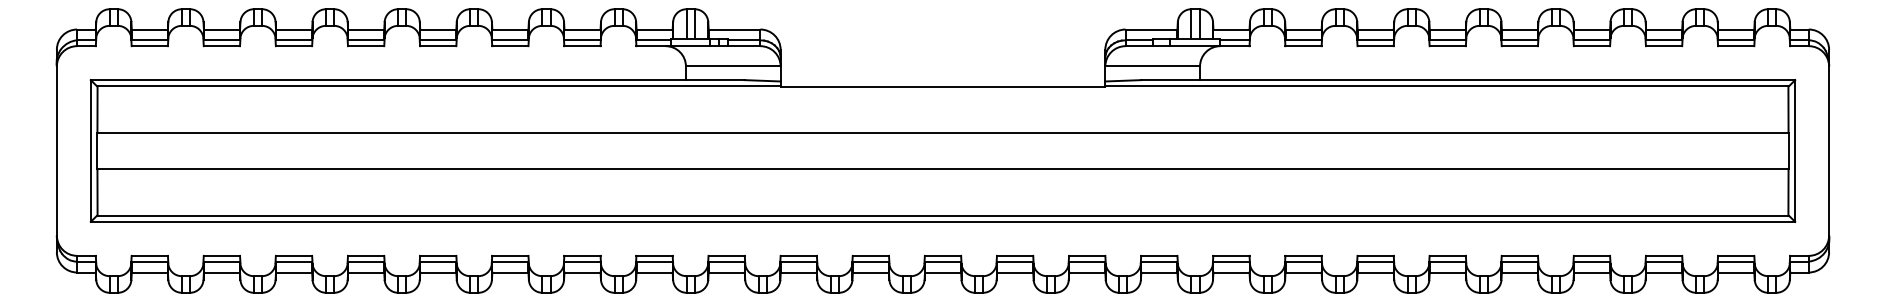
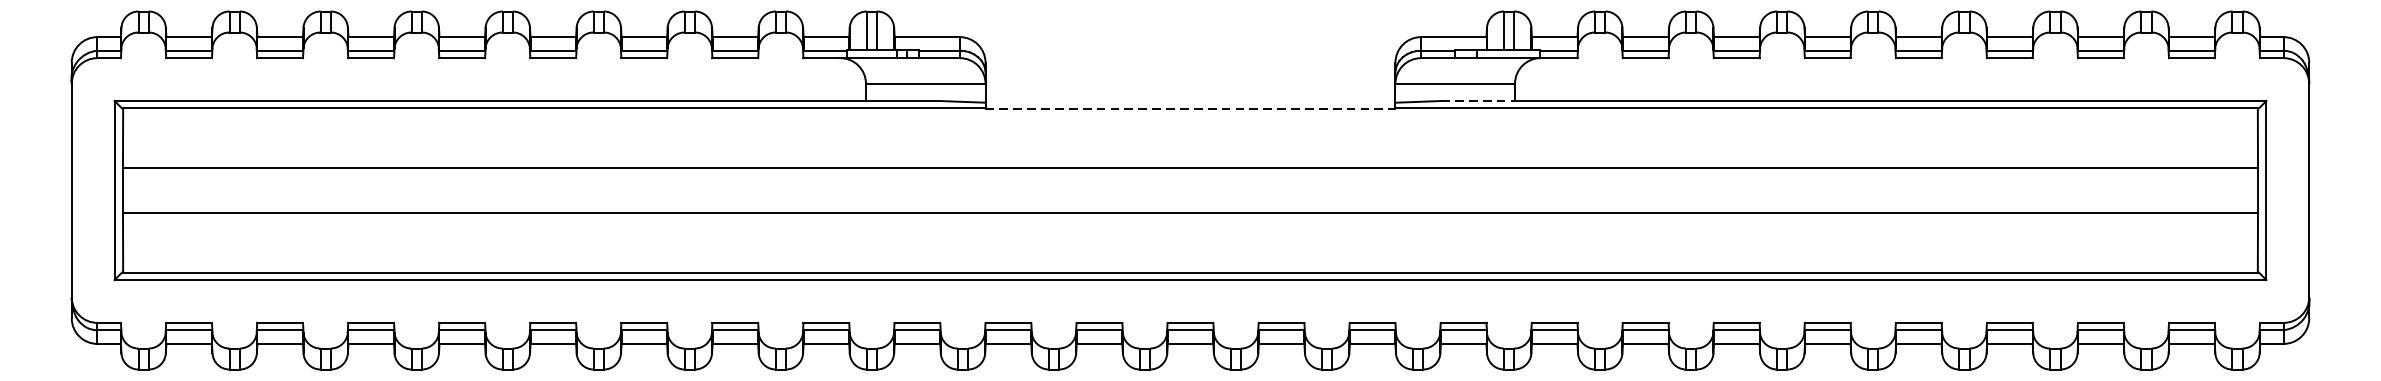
line: (1171, 80) -> (1478, 101), solid -> dashed
line: (943, 86) -> (1191, 109), solid -> dashed

